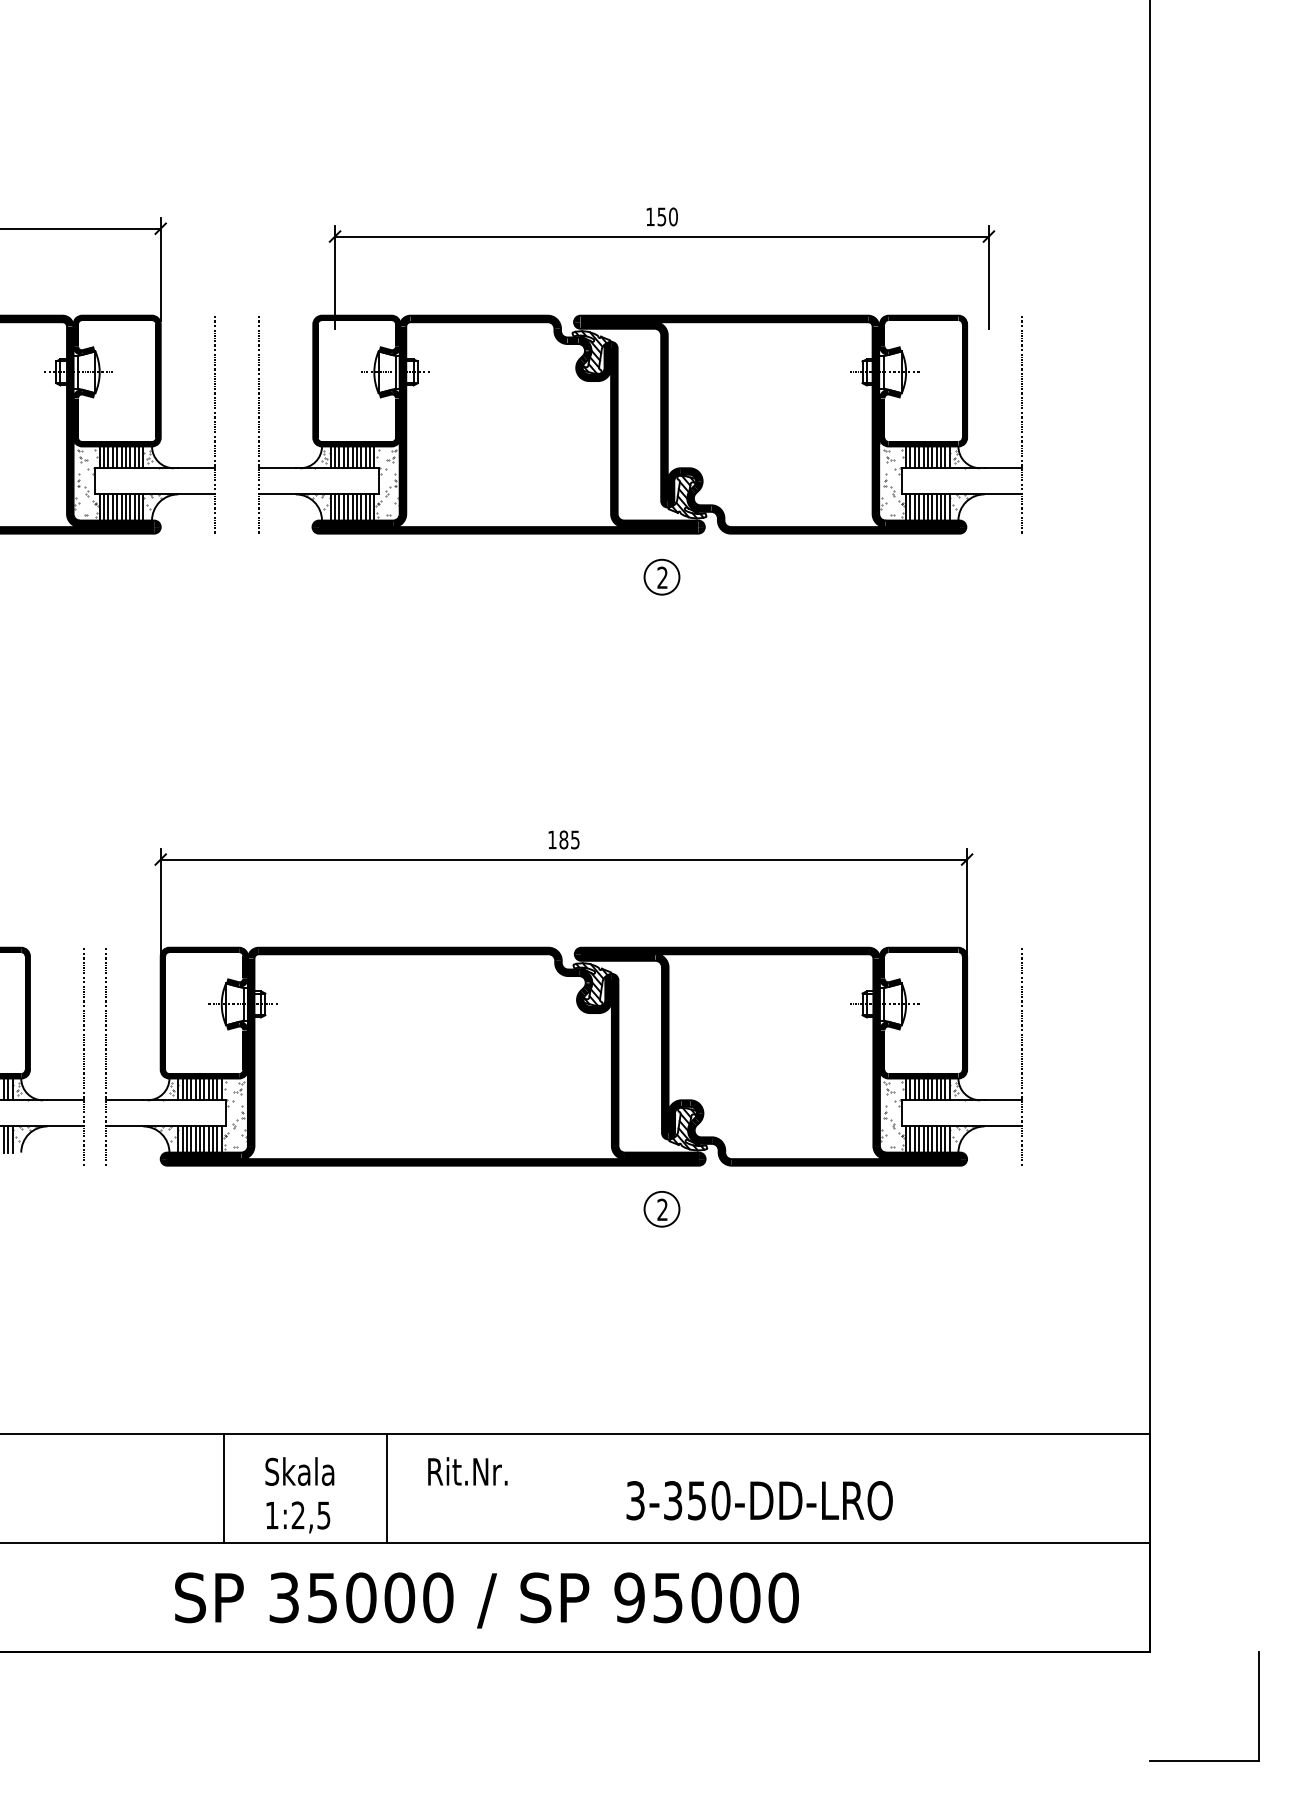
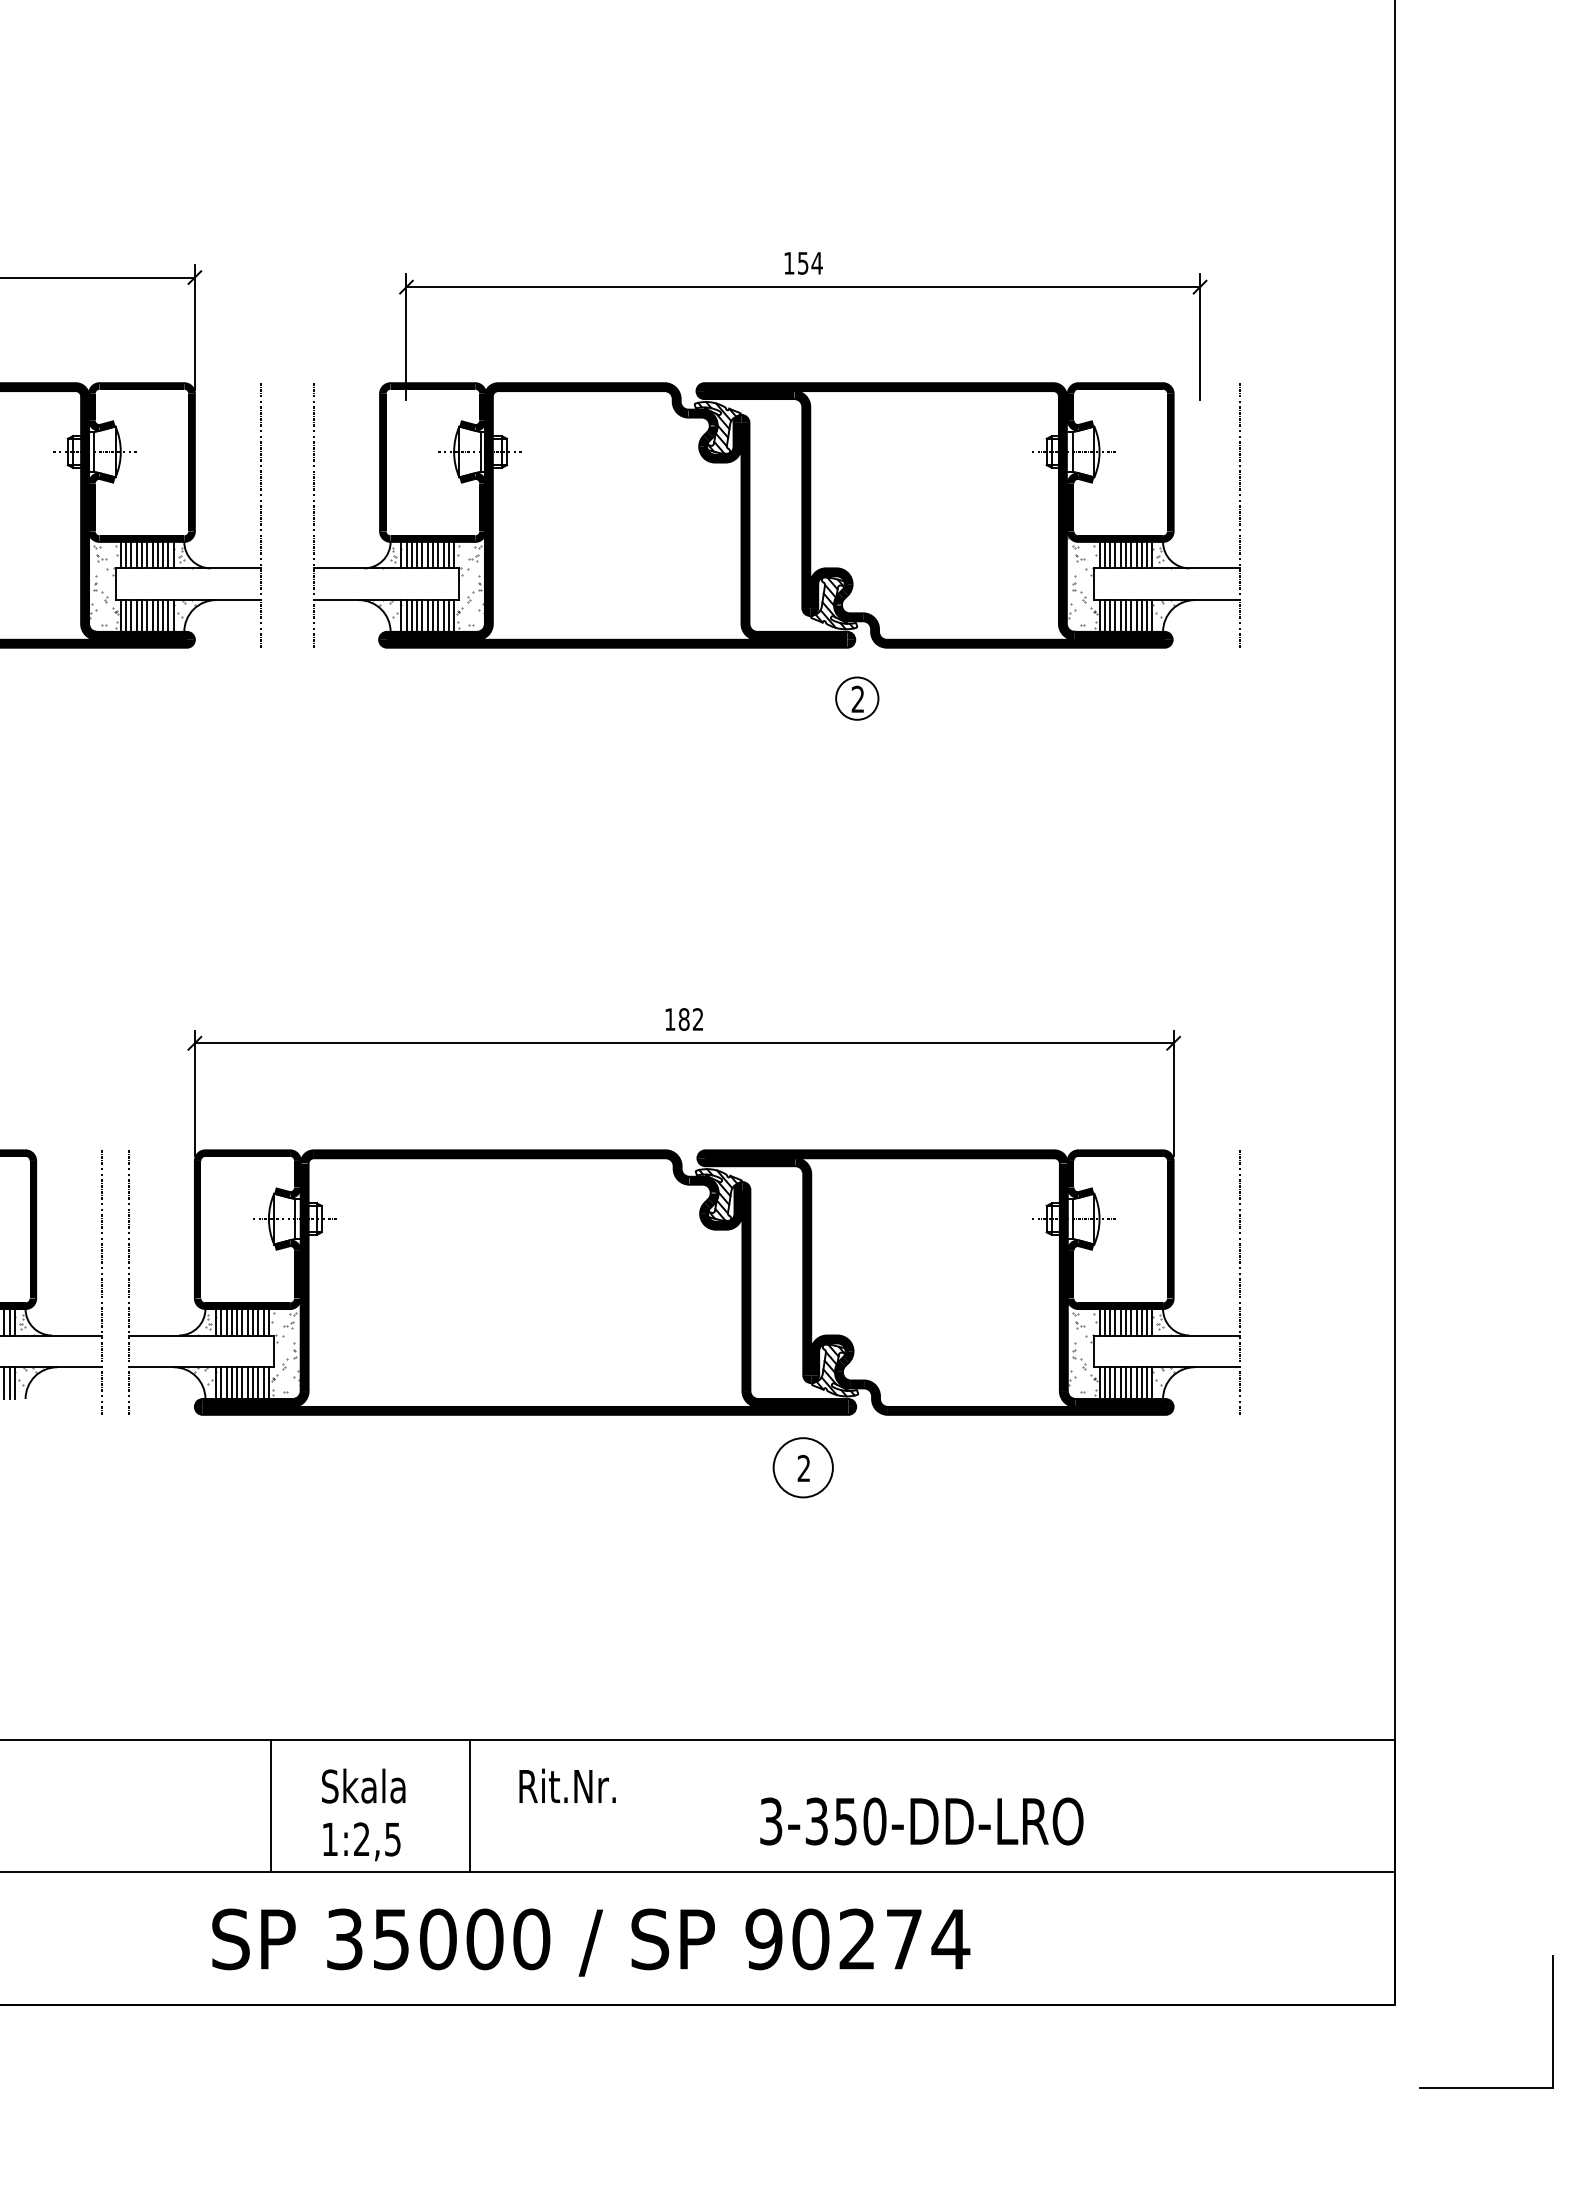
text: (672, 216) -> (816, 262), 150 -> 154
part: (662, 577) -> (857, 698), moved
text: (574, 839) -> (697, 1019), 185 -> 182
circle: (662, 1209) -> (803, 1467), size x1.4
text: (726, 1597) -> (881, 1939), 95000 -> 90274
part: (1258, 1705) -> (1552, 2021), moved

